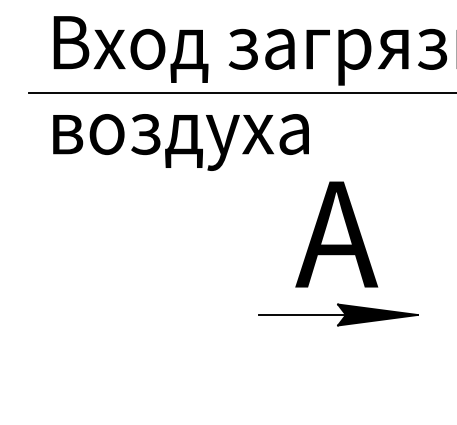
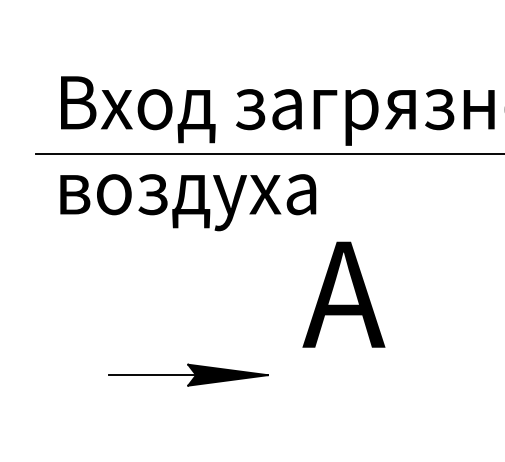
part: (338, 314) -> (188, 374), moved

